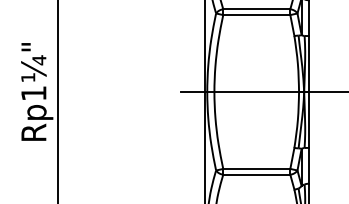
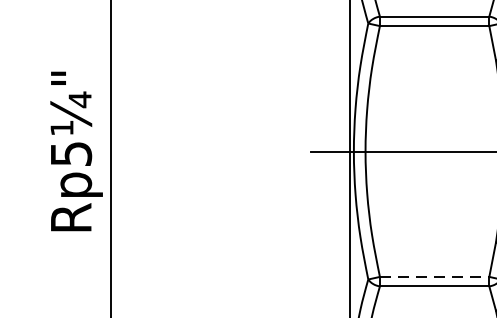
text: (33, 93) -> (70, 153), Rp1¼" -> Rp5¼"
line: (256, 168) -> (434, 276), solid -> dashed

